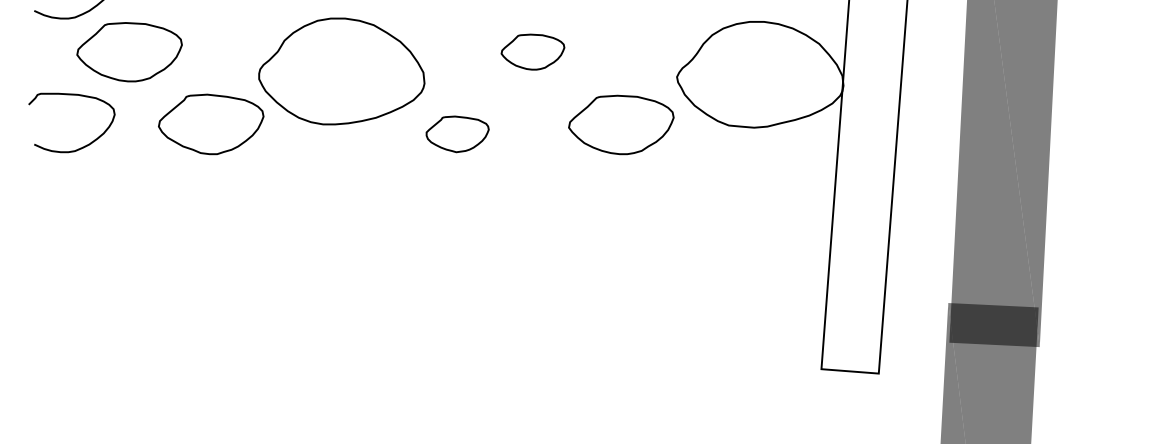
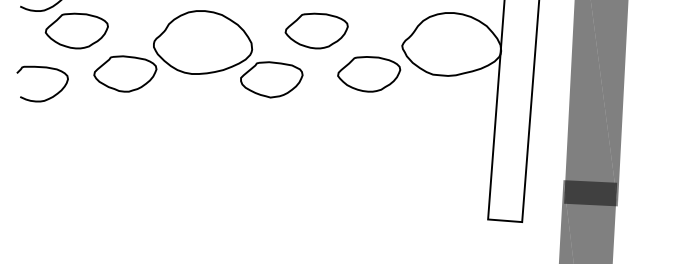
part: (532, 51) -> (316, 30), size x1.67
part: (71, 96) -> (42, 68), moved
part: (457, 133) -> (271, 79), size x1.67

